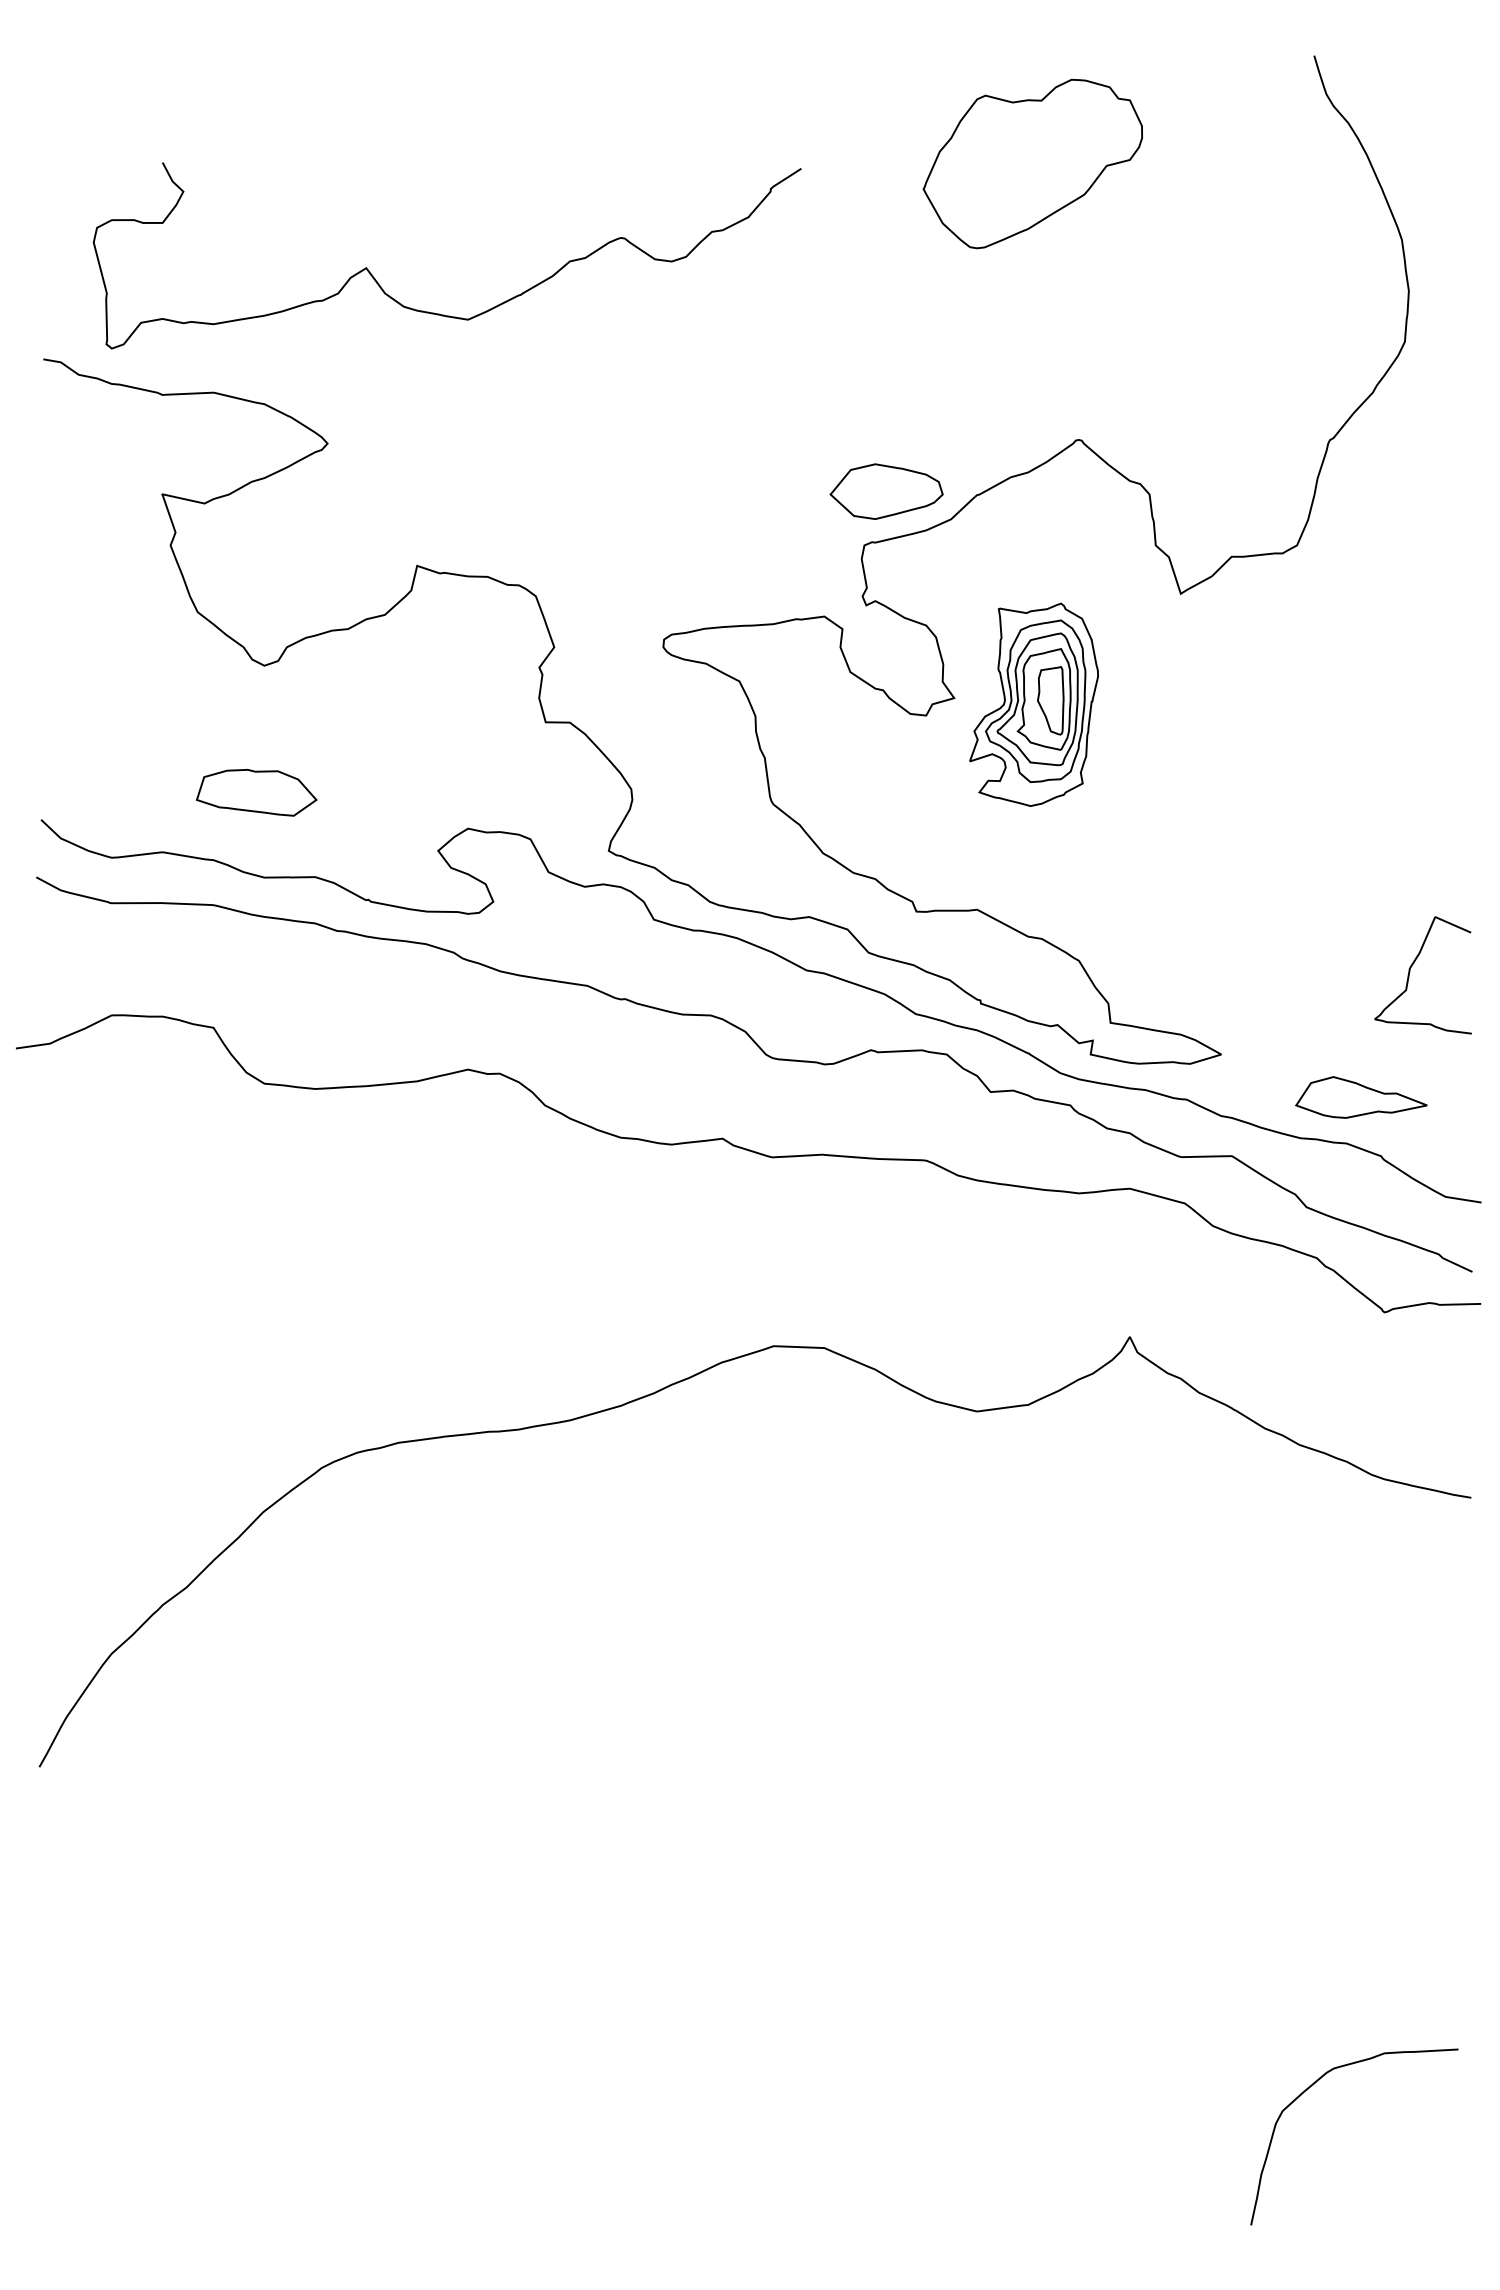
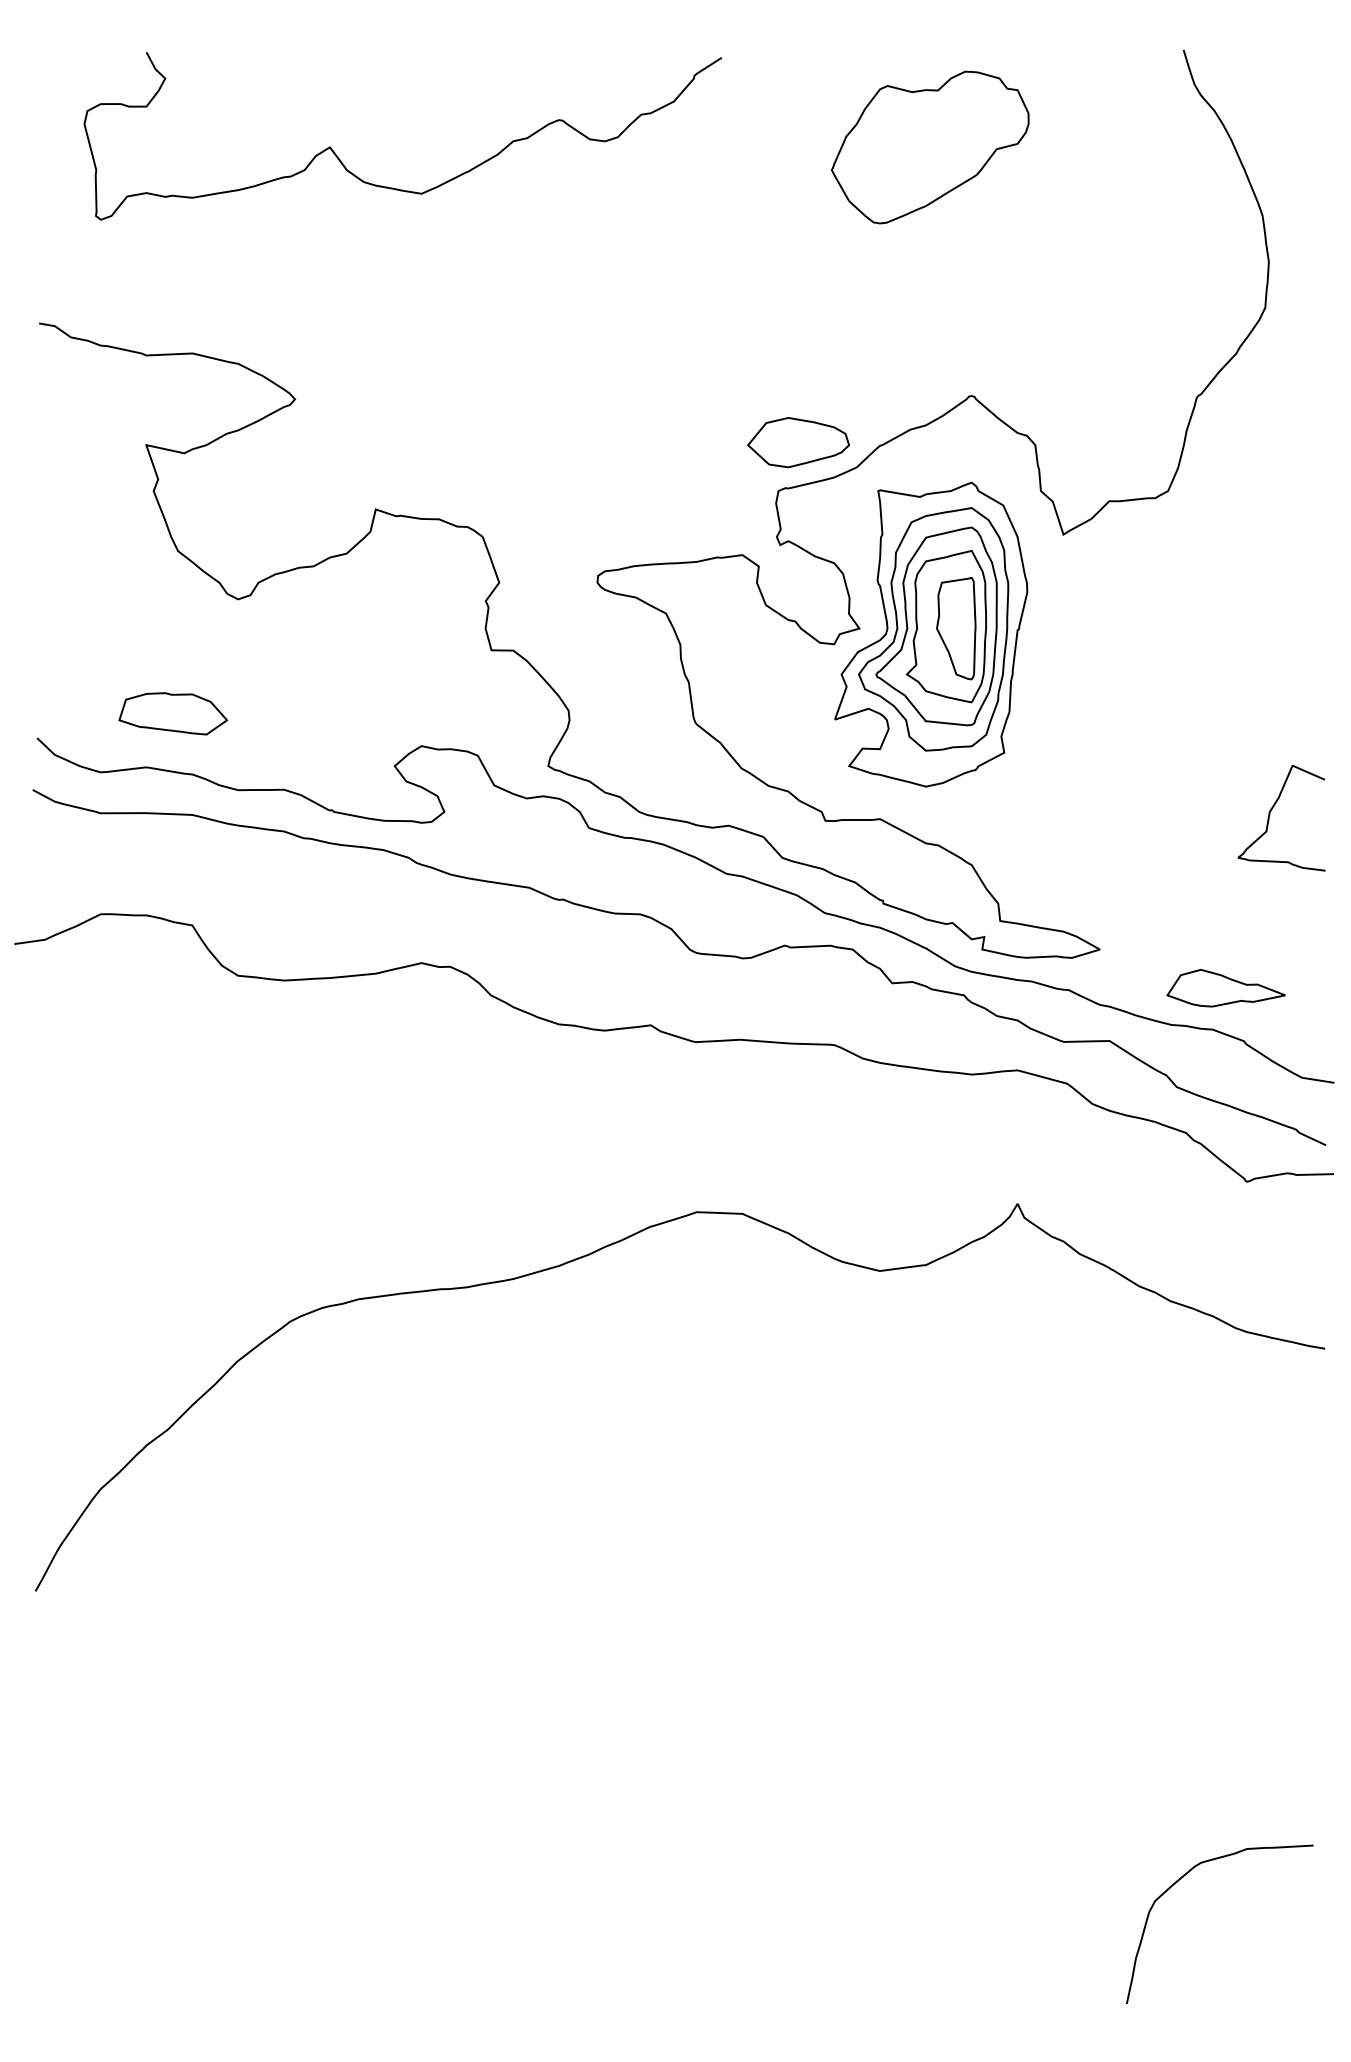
curve: (436, 312) -> (393, 187), moved
part: (1034, 704) -> (931, 634), size x1.67
part: (256, 792) -> (173, 713), moved
curve: (1410, 972) -> (1270, 815), moved

